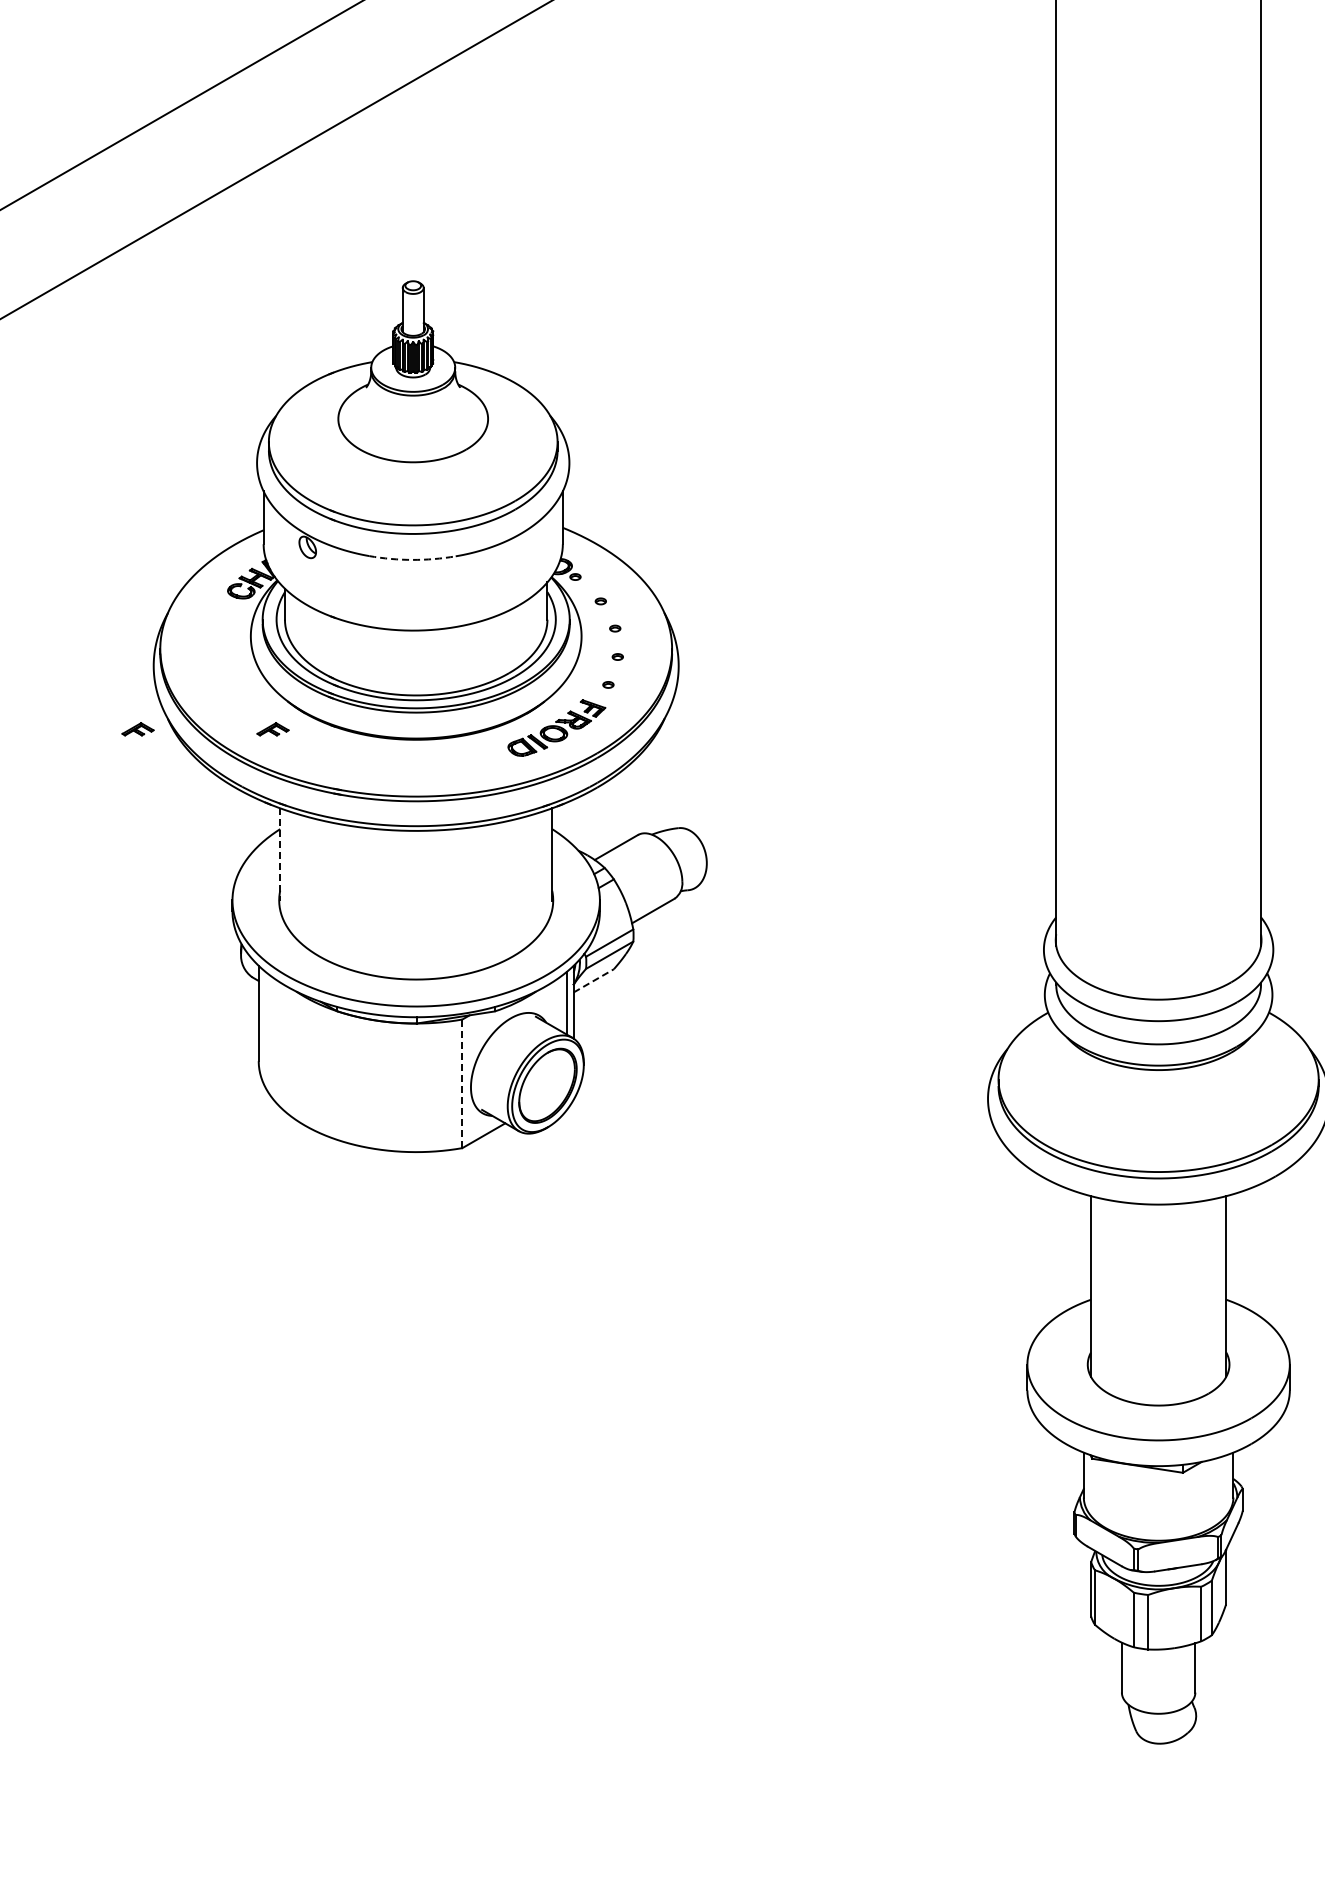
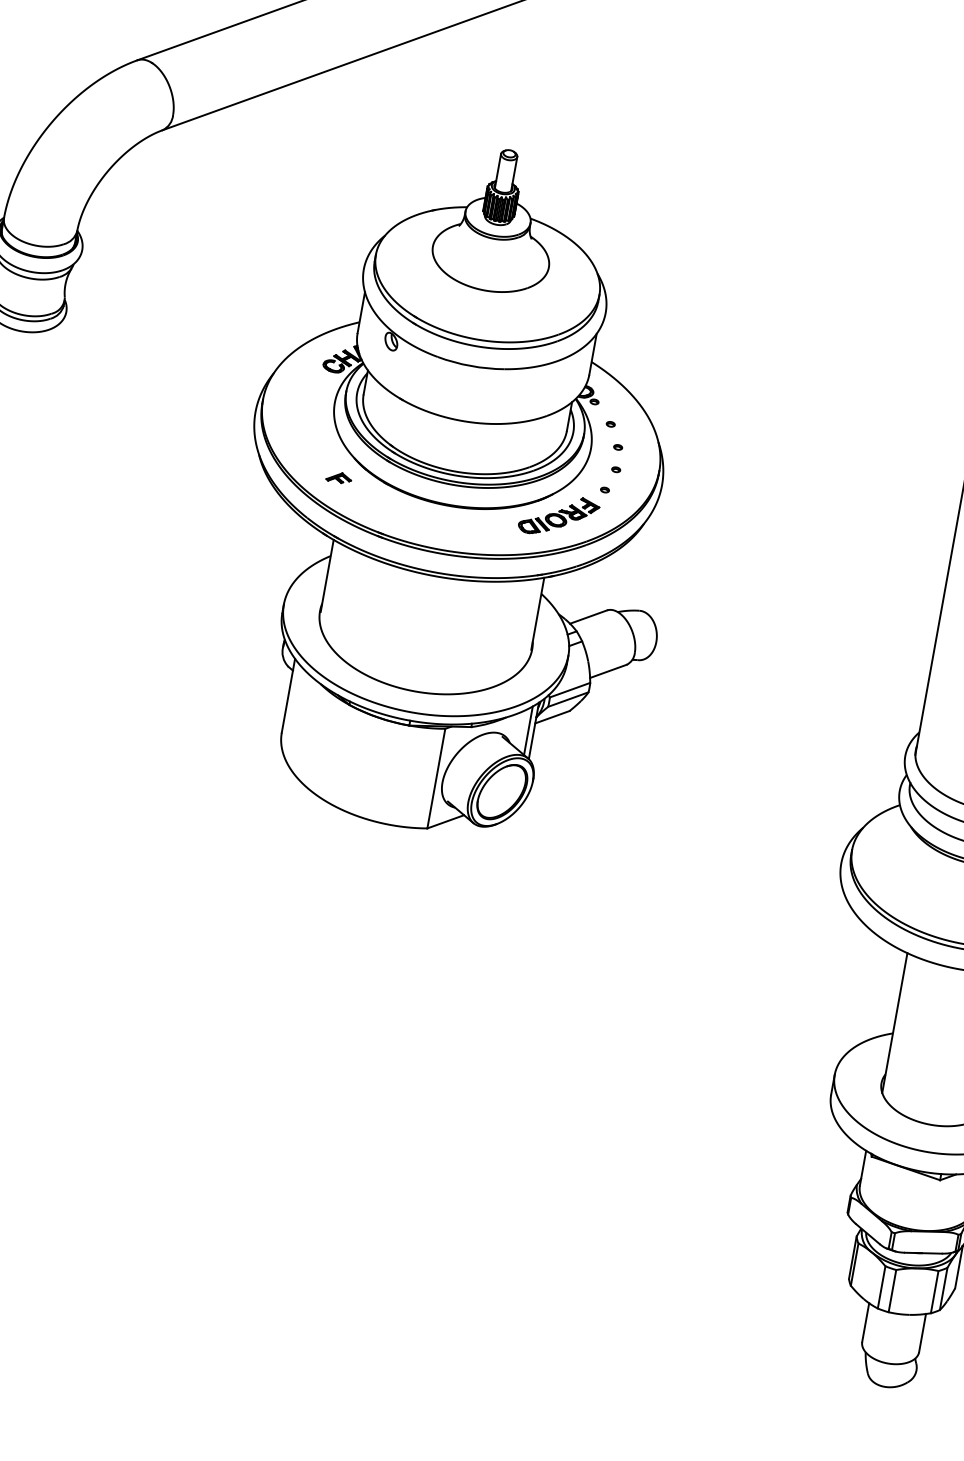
arc: (412, 559) -> (470, 365), dashed -> solid
part: (137, 729) -> (234, 458), removed
line: (280, 855) -> (327, 576), dashed -> solid
line: (594, 980) -> (553, 717), dashed -> solid
line: (462, 1083) -> (436, 778), dashed -> solid

